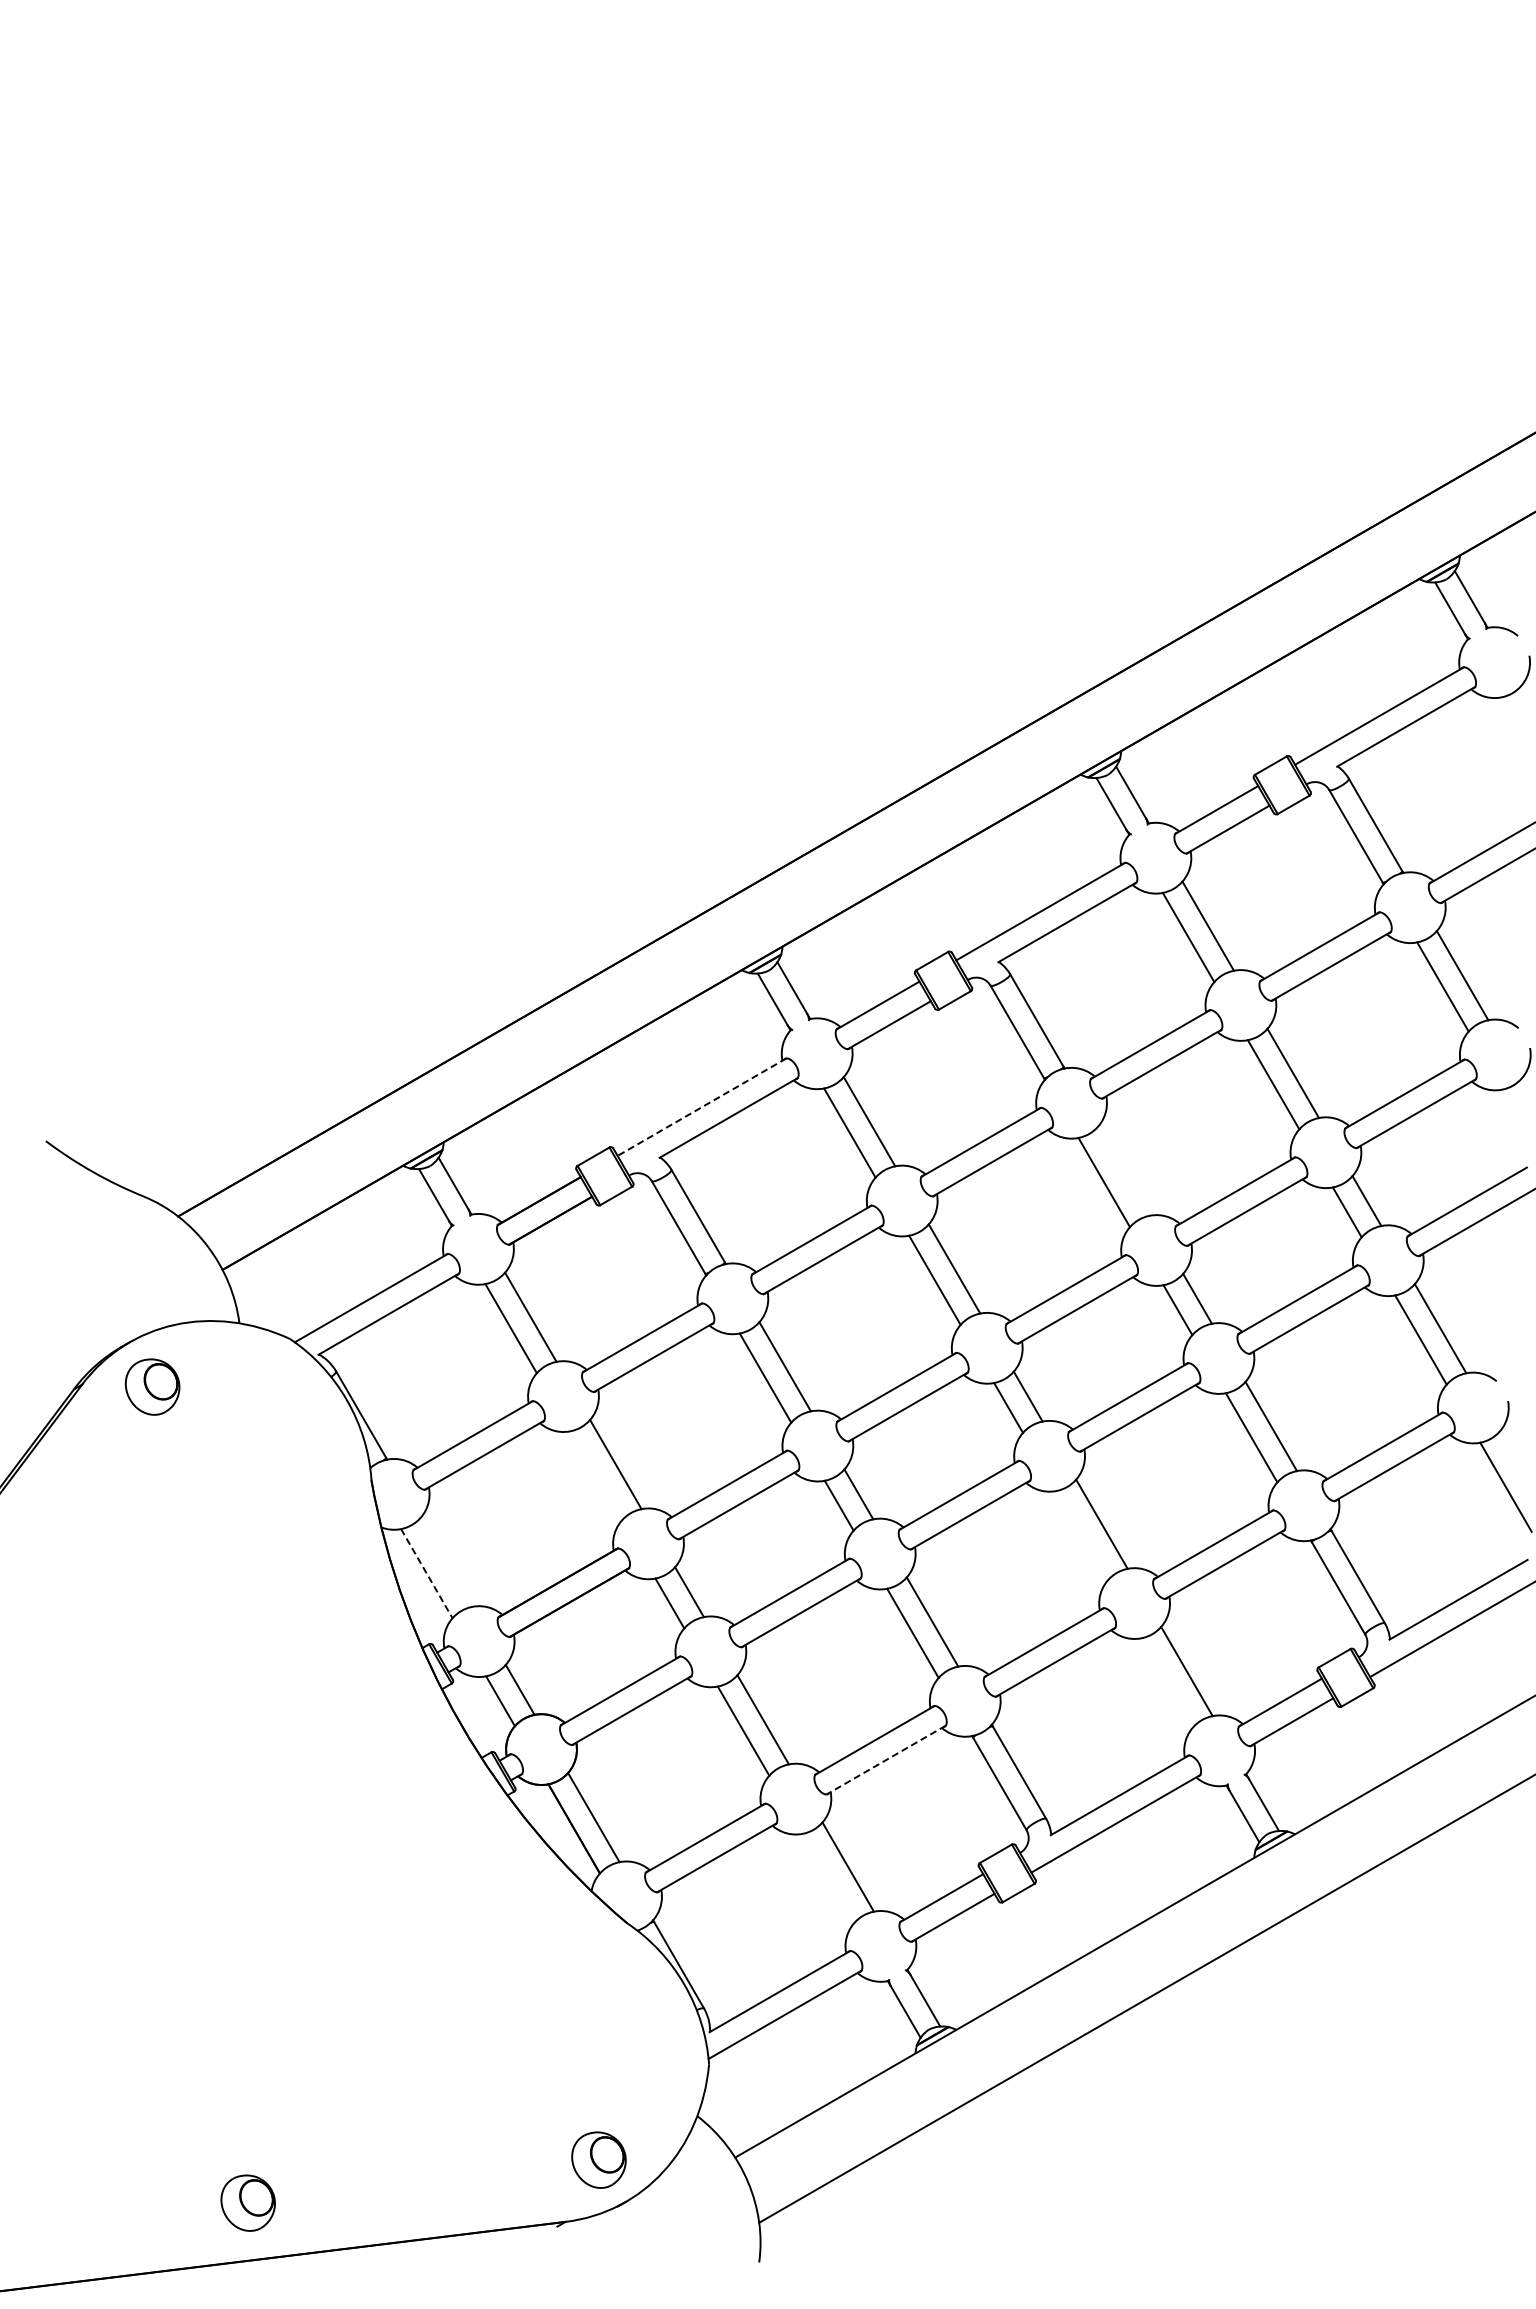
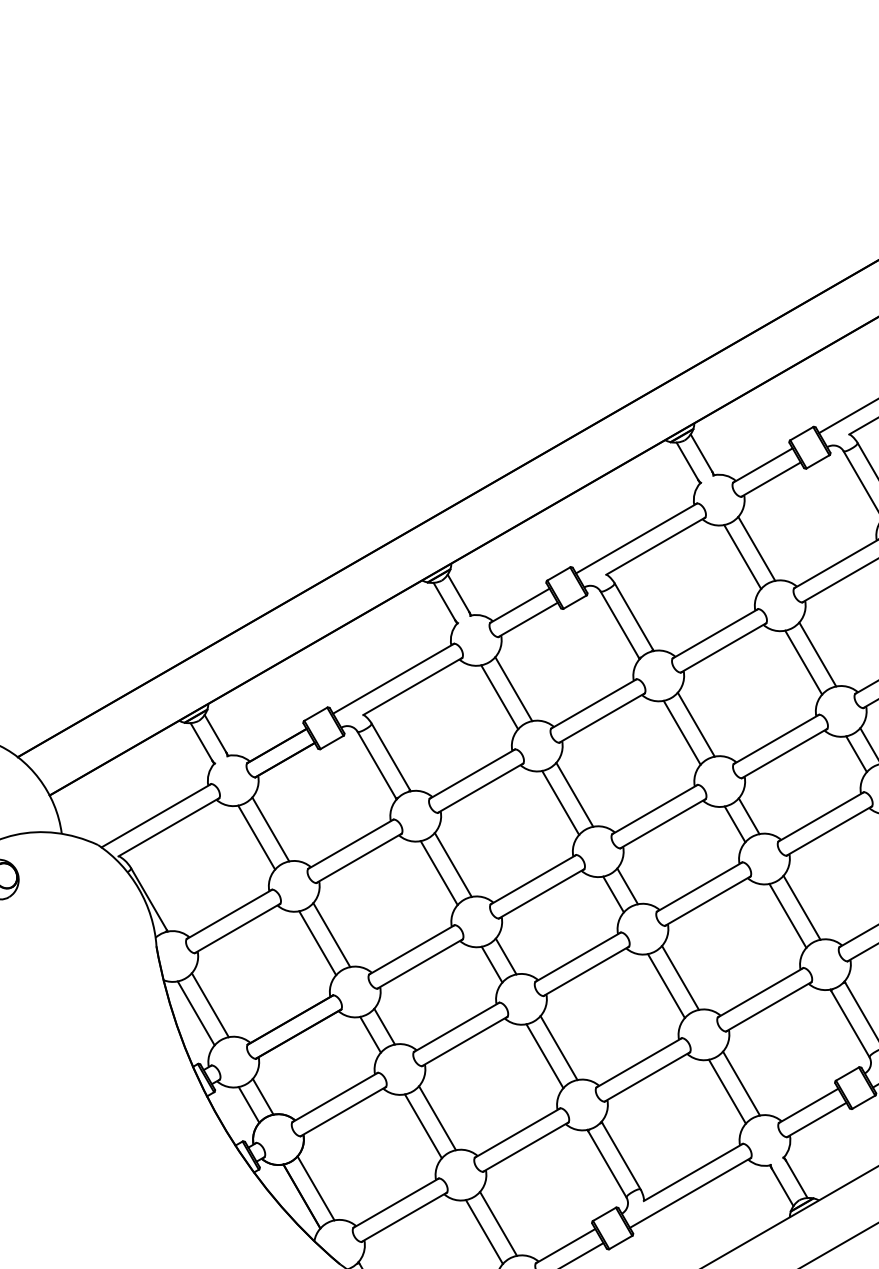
line: (701, 1107) -> (393, 678), dashed -> solid
line: (1123, 1170) -> (696, 724), added
line: (595, 1475) -> (317, 942), added
line: (1082, 1535) -> (666, 986), added
line: (446, 1561) -> (210, 1004), added
line: (427, 1574) -> (196, 1013), dashed -> solid
line: (1167, 1682) -> (727, 1091), added
line: (886, 1760) -> (525, 1147), dashed -> solid
line: (828, 1878) -> (484, 1232), added

